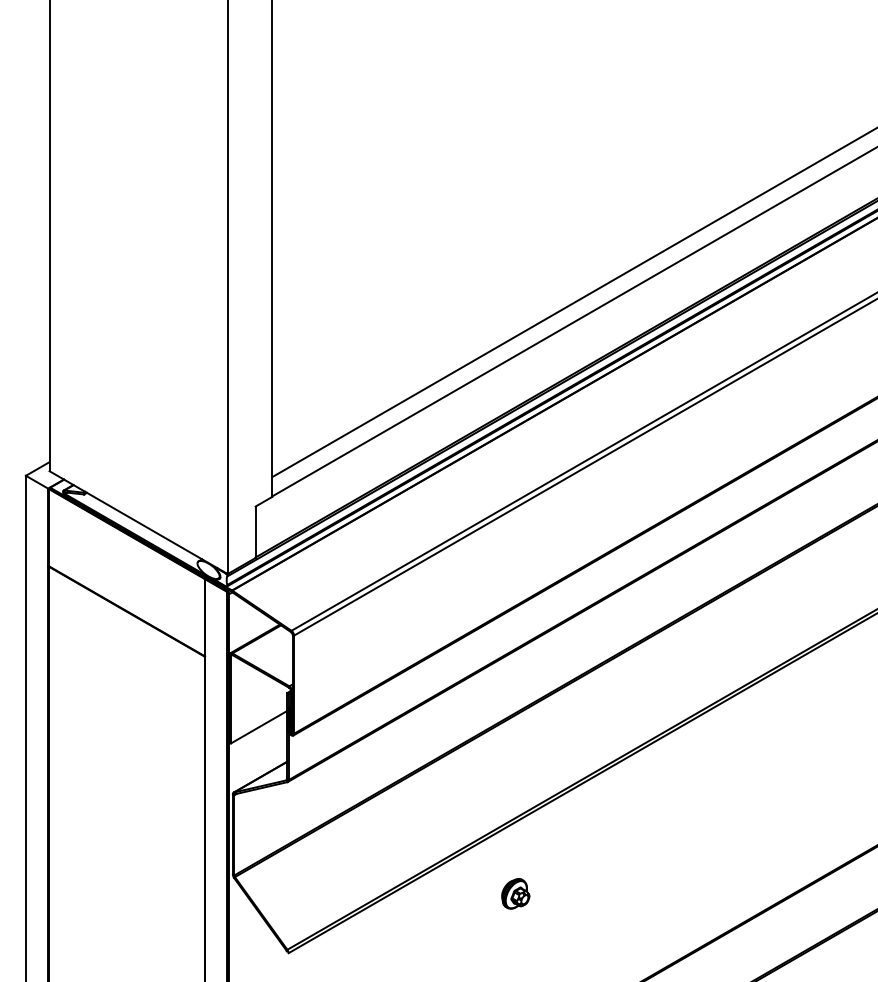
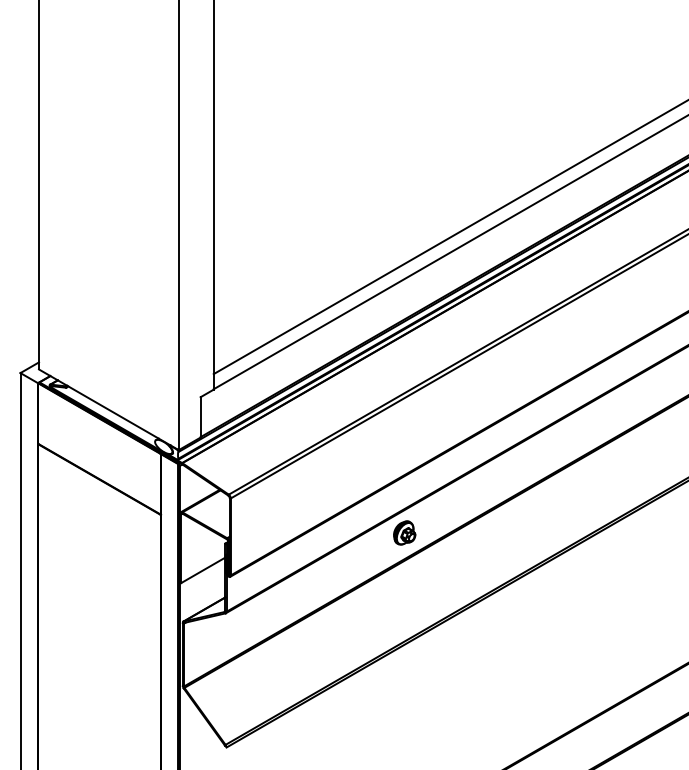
part: (515, 893) -> (404, 532), moved

